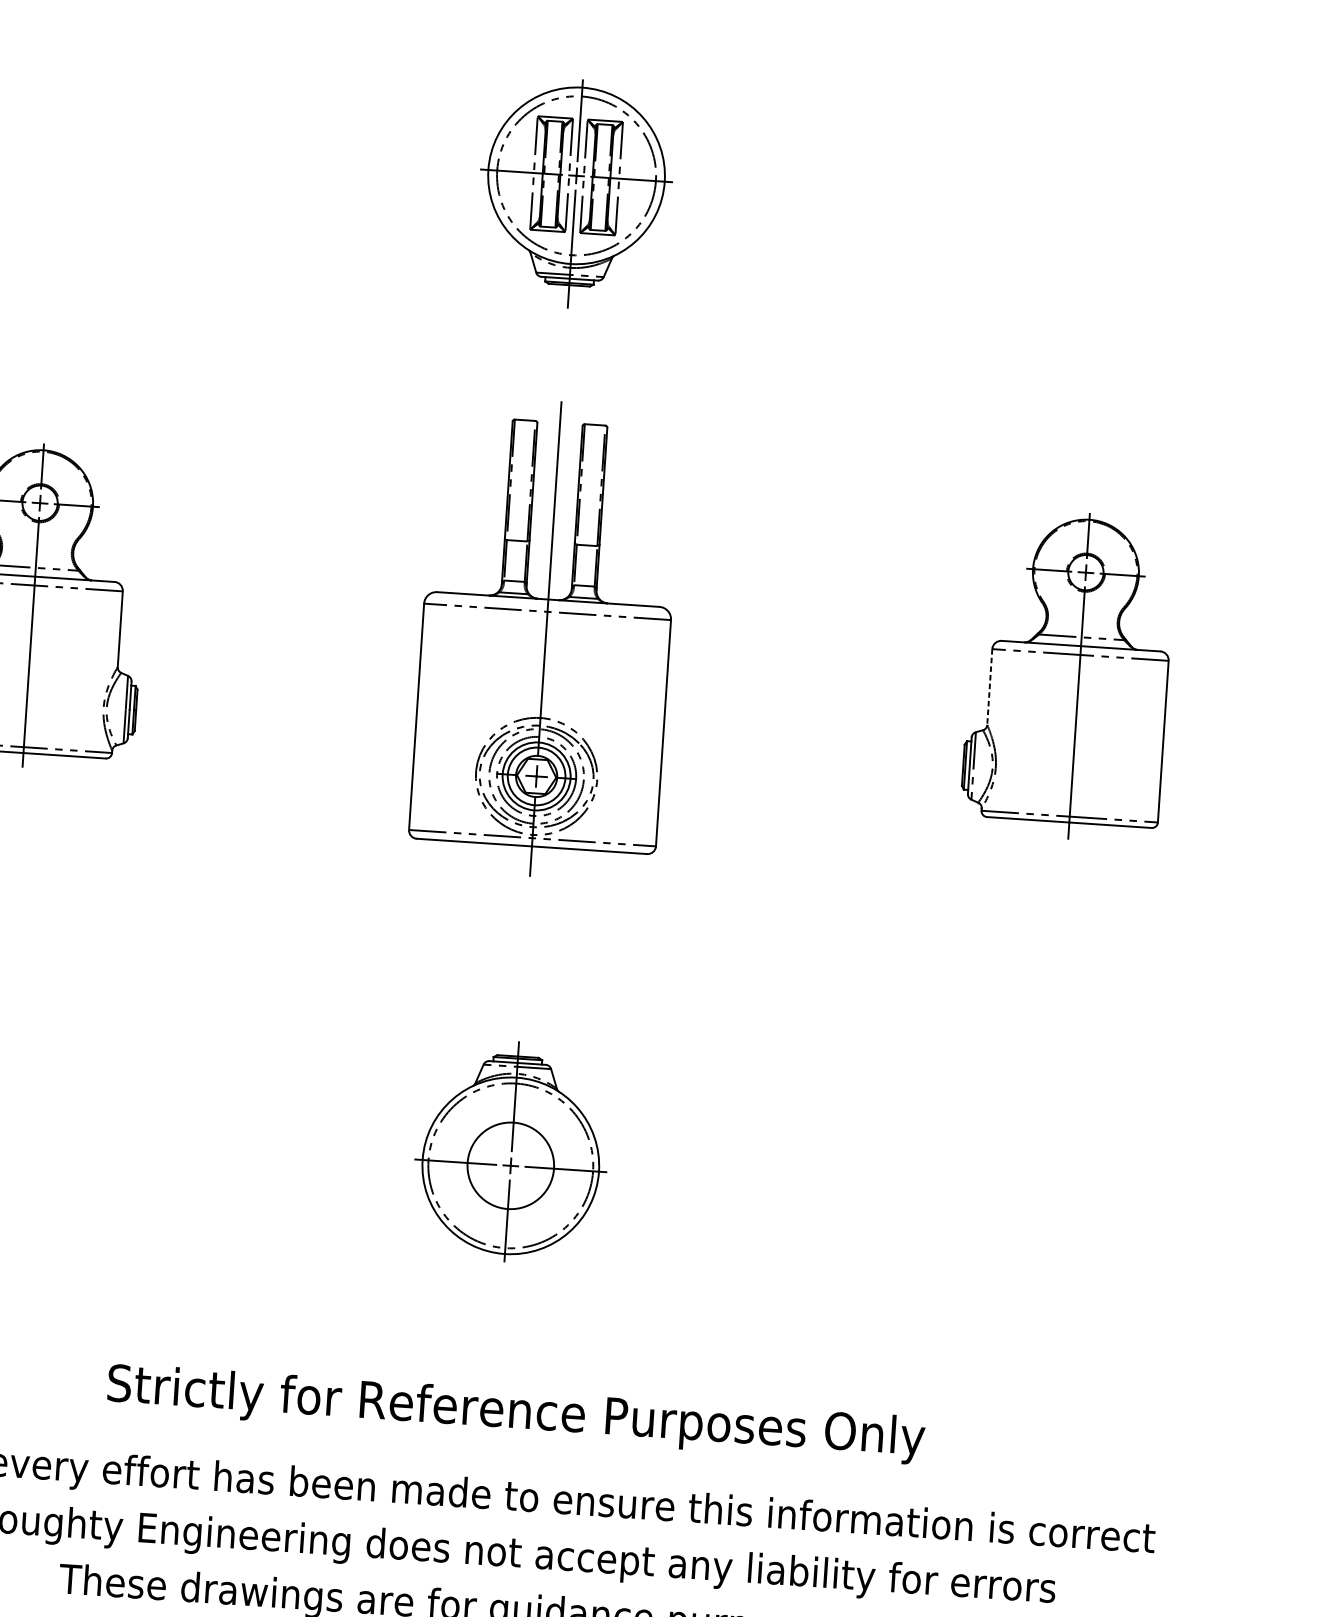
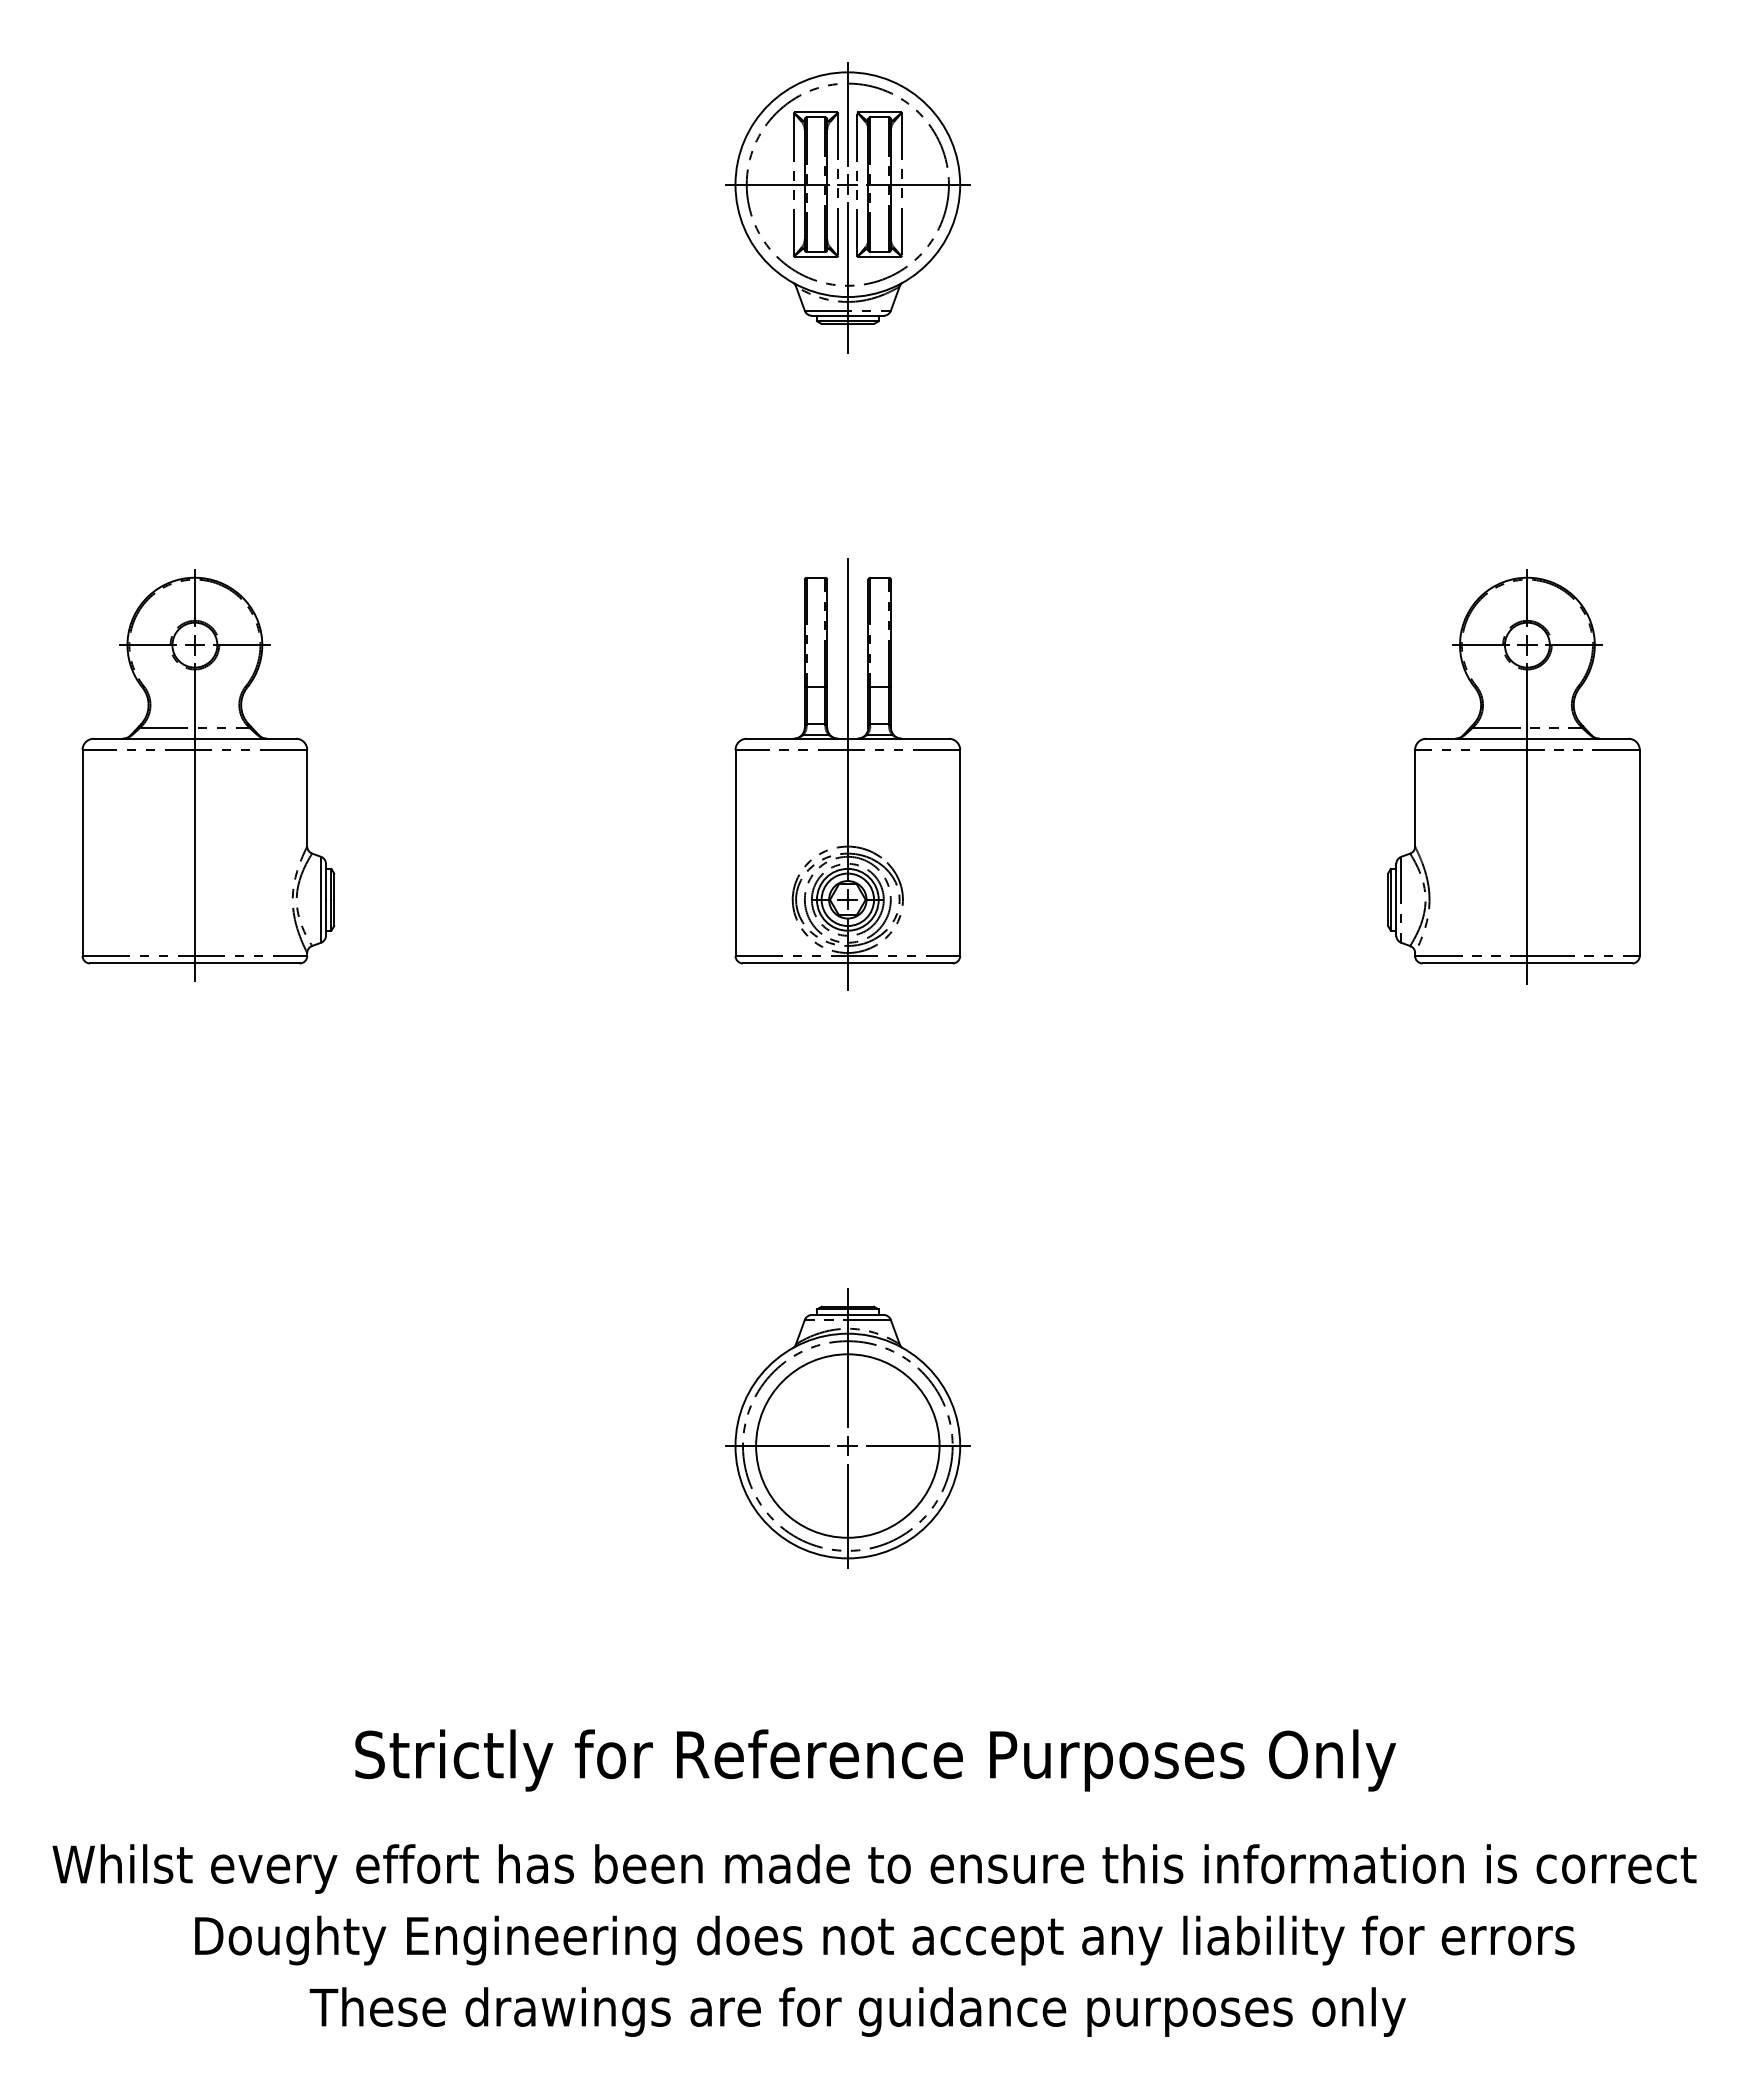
part: (545, 638) -> (847, 774), size x0.71
line: (990, 687) -> (1415, 798), dashed -> solid
circle: (510, 1165) -> (847, 1445), size x1.67

